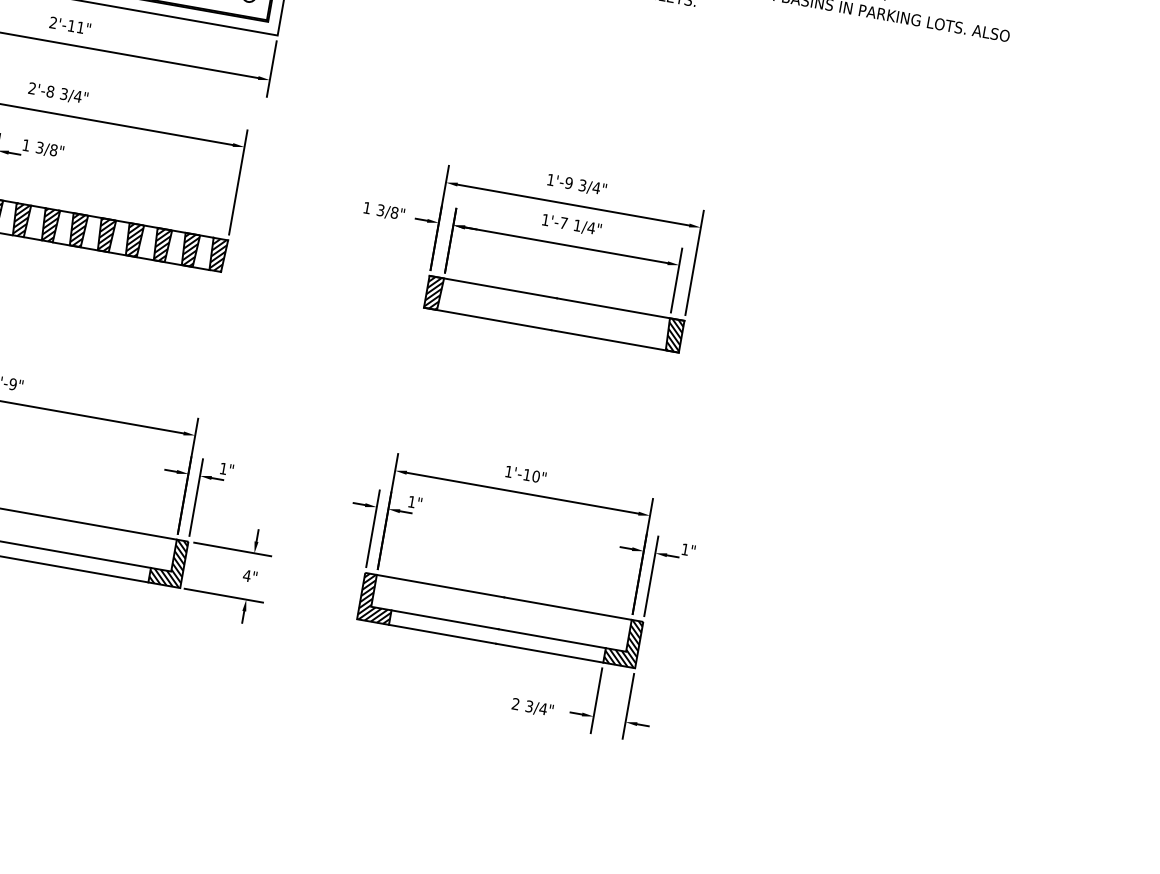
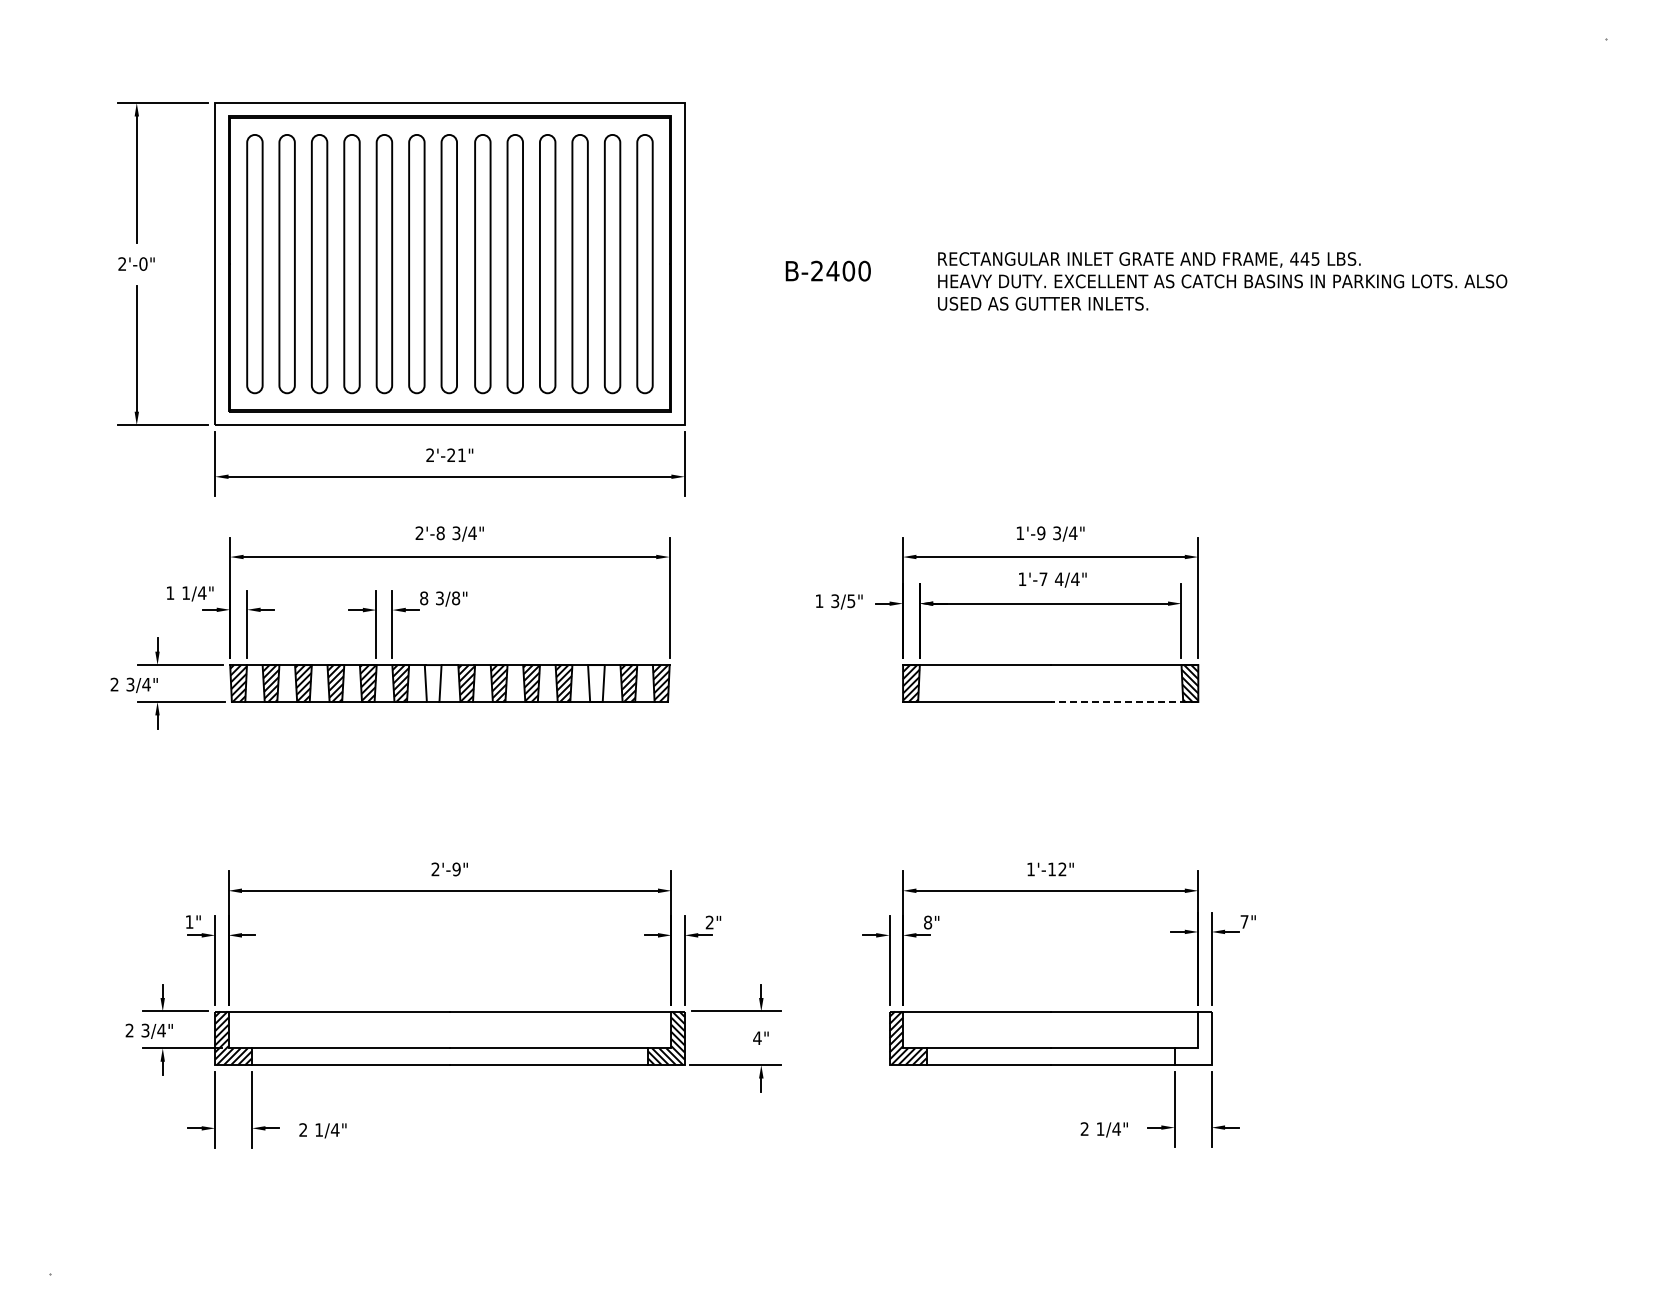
text: (71, 25) -> (451, 454), 2'-11" -> 2'-21"
text: (26, 145) -> (424, 598), 1 -> 8
text: (394, 212) -> (851, 600), 3/8" -> 3/5"
hatch: (20, 220) -> (432, 683), removed
text: (576, 224) -> (1058, 578), 1/4" -> 4/4"
hatch: (162, 245) -> (596, 683), removed
line: (615, 341) -> (1124, 701), solid -> dashed
text: (223, 468) -> (709, 922), 1" -> 2"
text: (536, 476) -> (1062, 869), 1'-10" -> 1'-12"
text: (412, 501) -> (928, 922), 1" -> 8"
text: (685, 549) -> (1244, 921), 1" -> 7"
hatch: (622, 642) -> (1192, 1038), removed
text: (529, 706) -> (1100, 1128), 3/4" -> 1/4"

